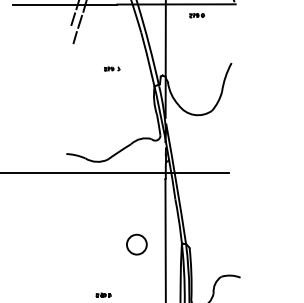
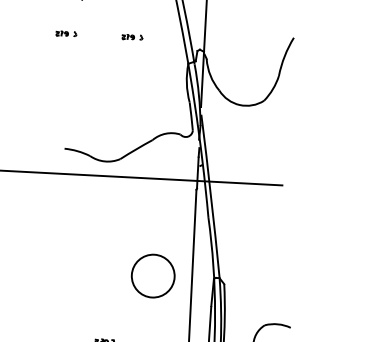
part: (63, 68) -> (66, 33), added
circle: (136, 244) -> (152, 275), size x1.6

